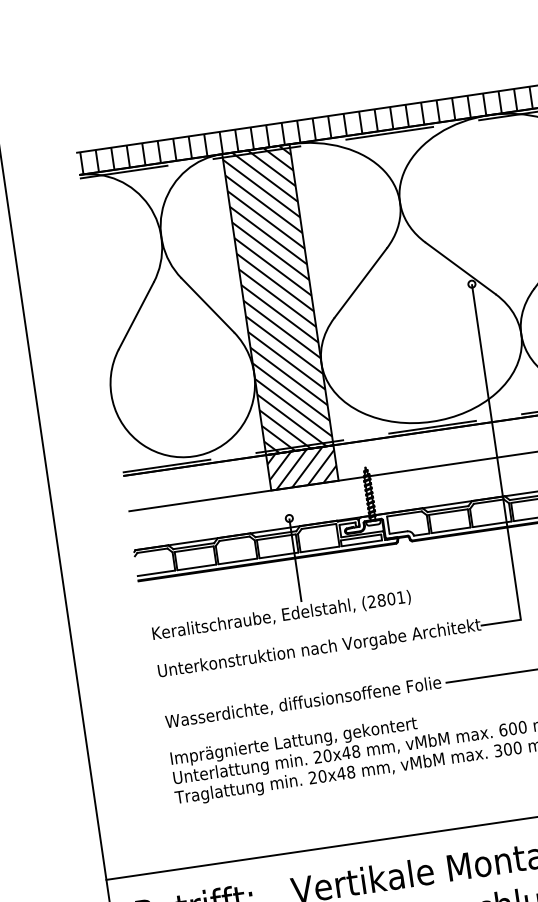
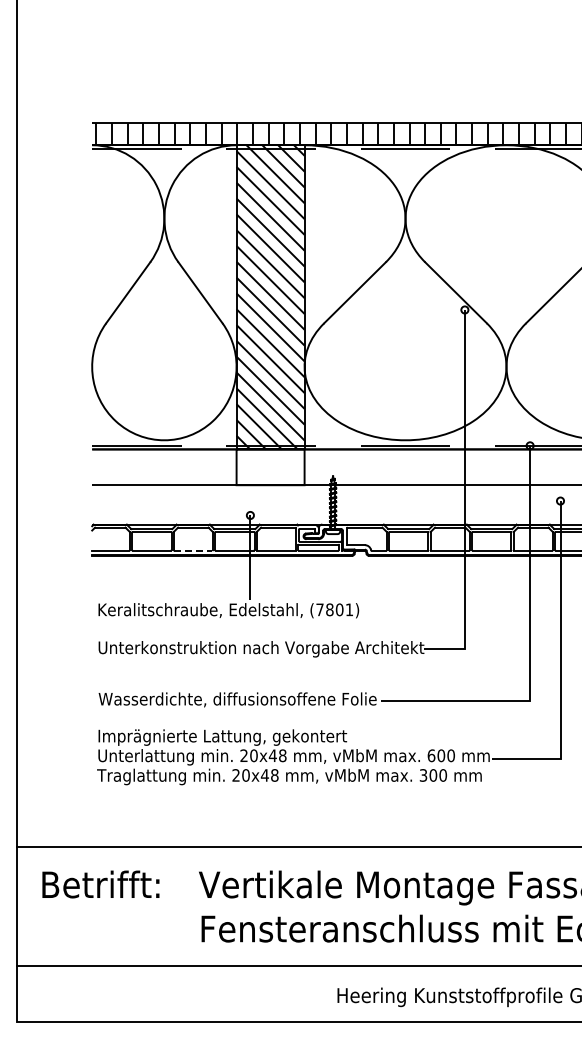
hatch: (302, 468) -> (270, 467), removed
line: (238, 561) -> (193, 550), solid -> dashed
text: (371, 601) -> (319, 609), (2801) -> (7801)

